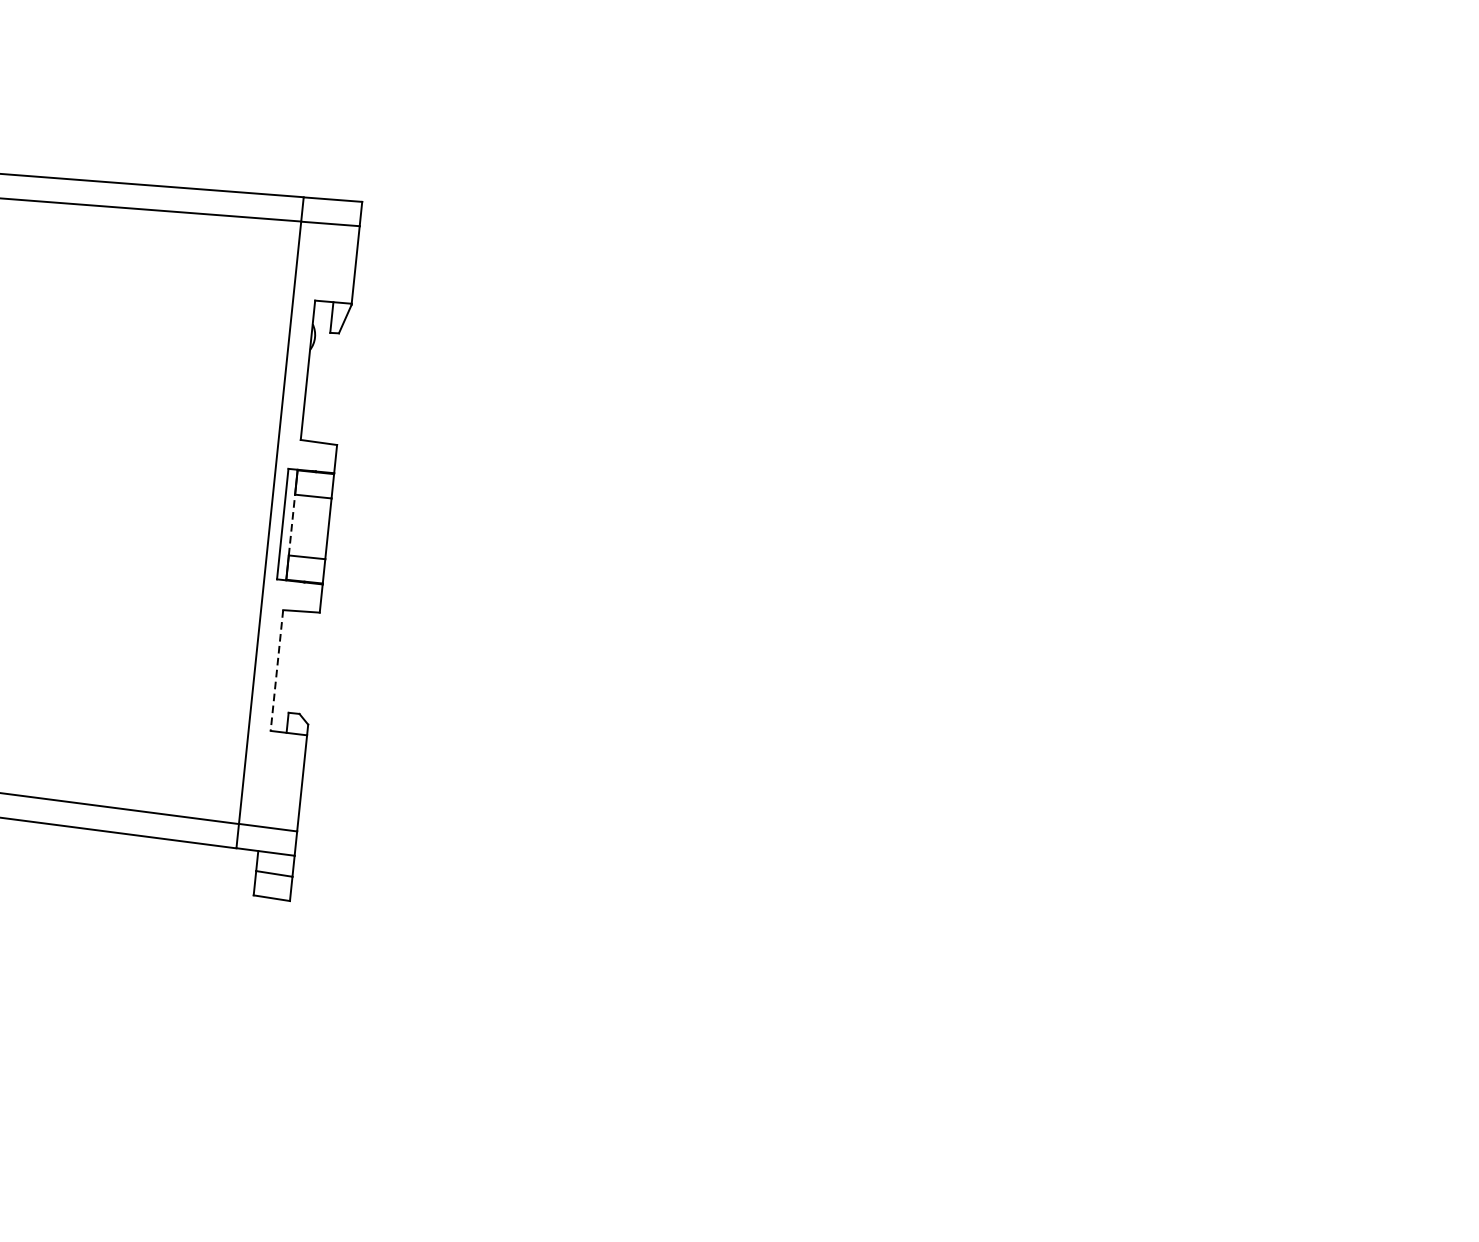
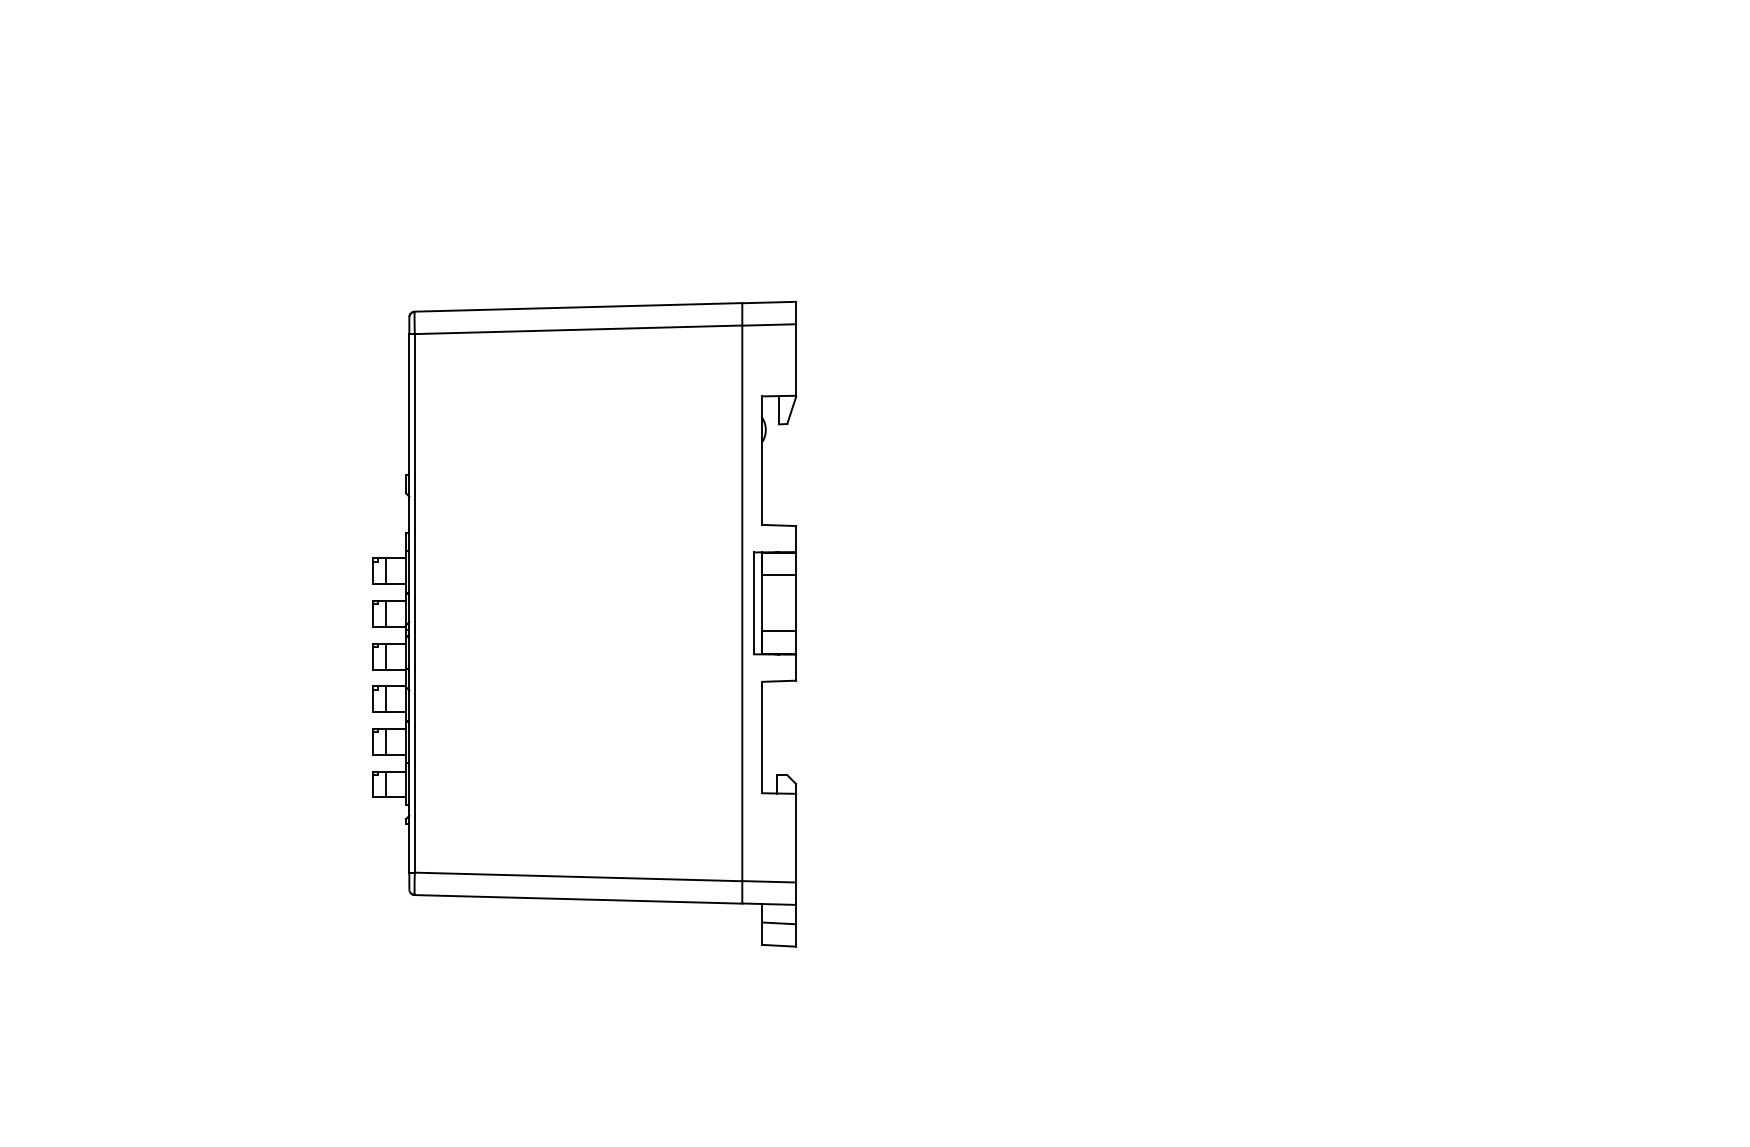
line: (292, 524) -> (762, 602), dashed -> solid
line: (276, 670) -> (762, 737), dashed -> solid

